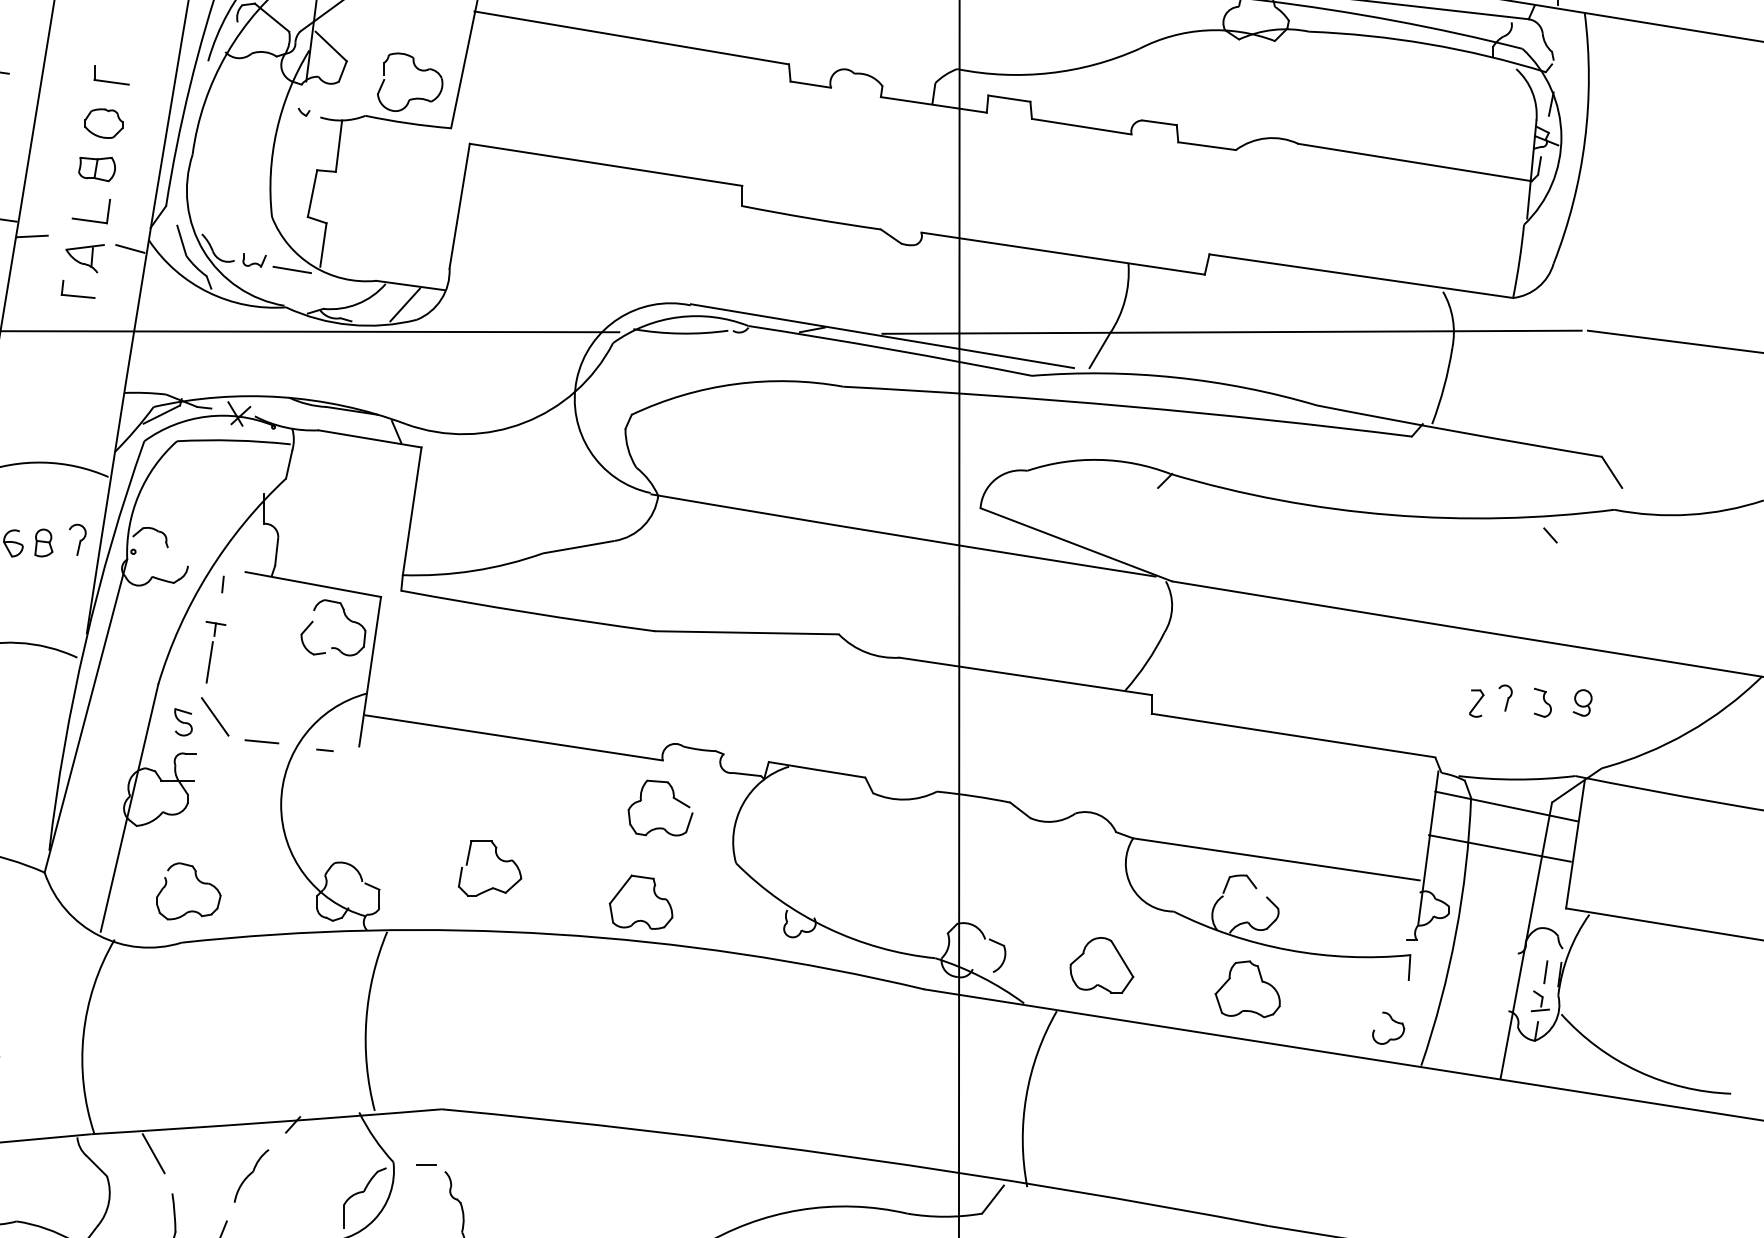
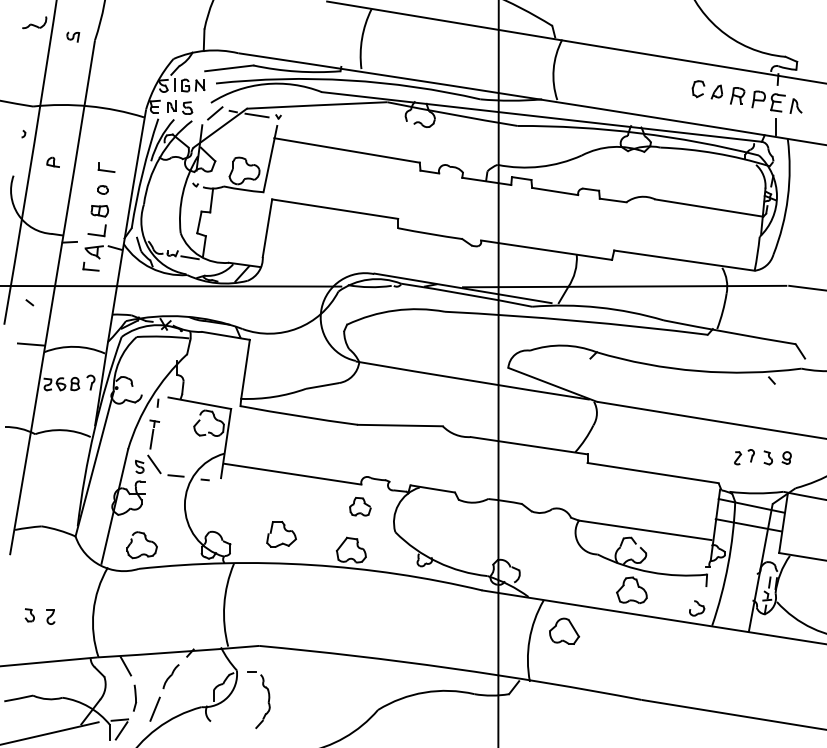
part: (102, 122) -> (102, 189), size x0.6
part: (660, 807) -> (360, 506), size x0.7
part: (1101, 963) -> (564, 630), moved

